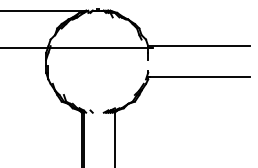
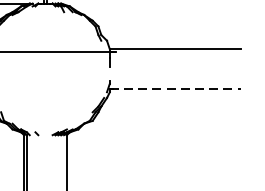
line: (199, 77) -> (176, 89), solid -> dashed

